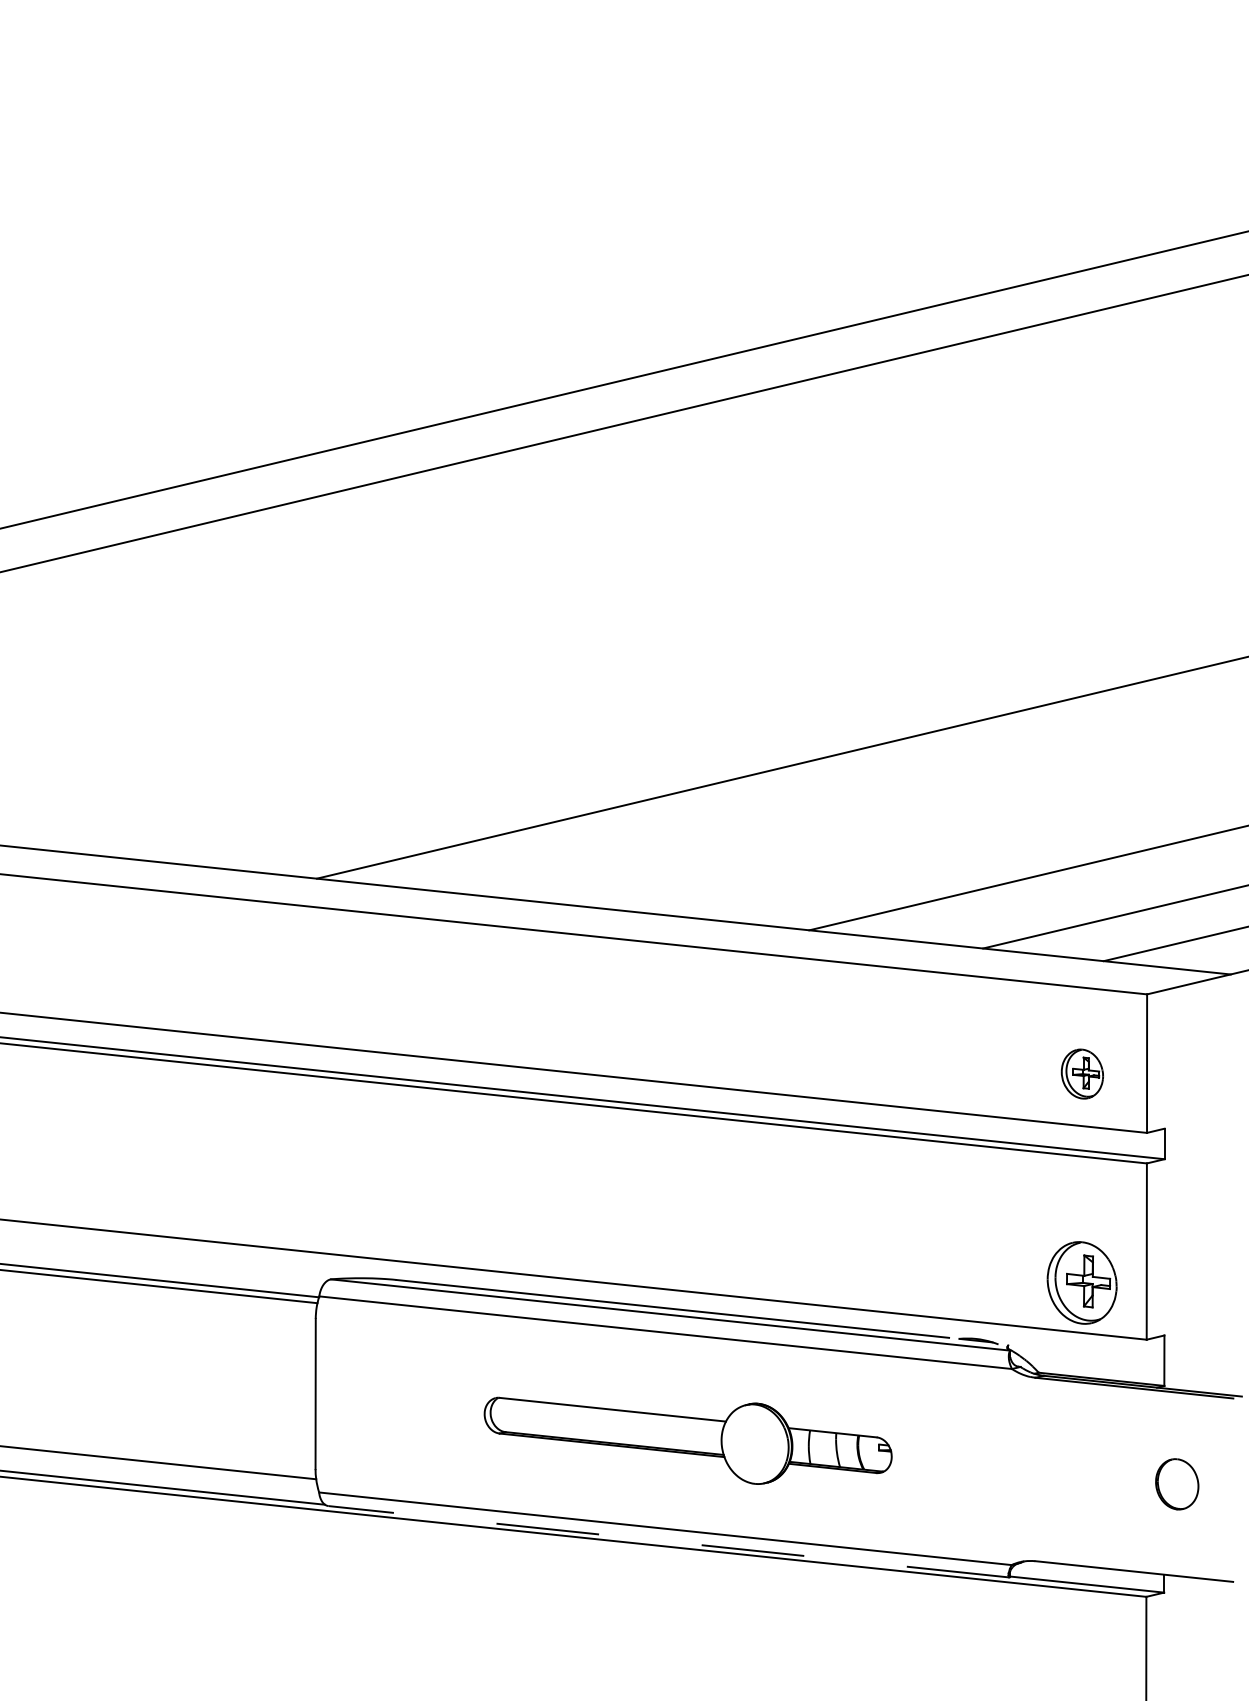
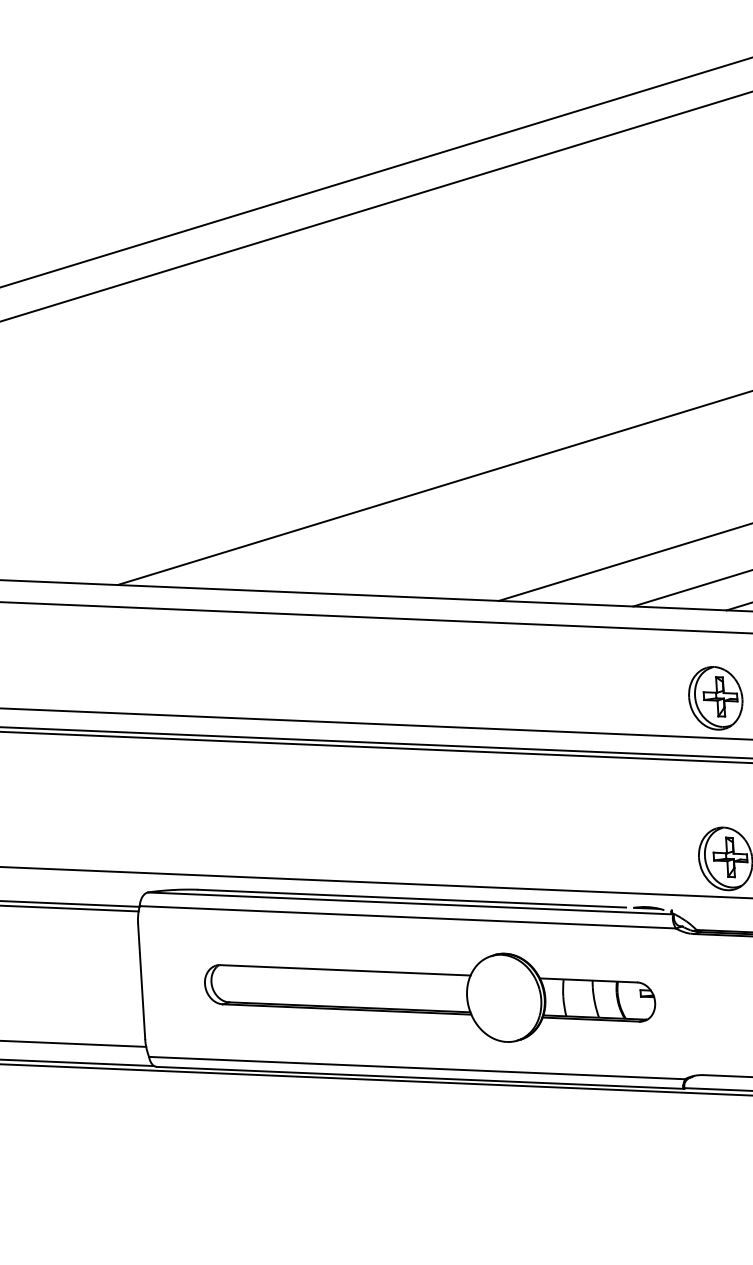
part: (1082, 1073) -> (715, 697), size x1.67
part: (687, 1440) -> (429, 999), size x1.43
line: (668, 1541) -> (420, 1077), dashed -> solid

